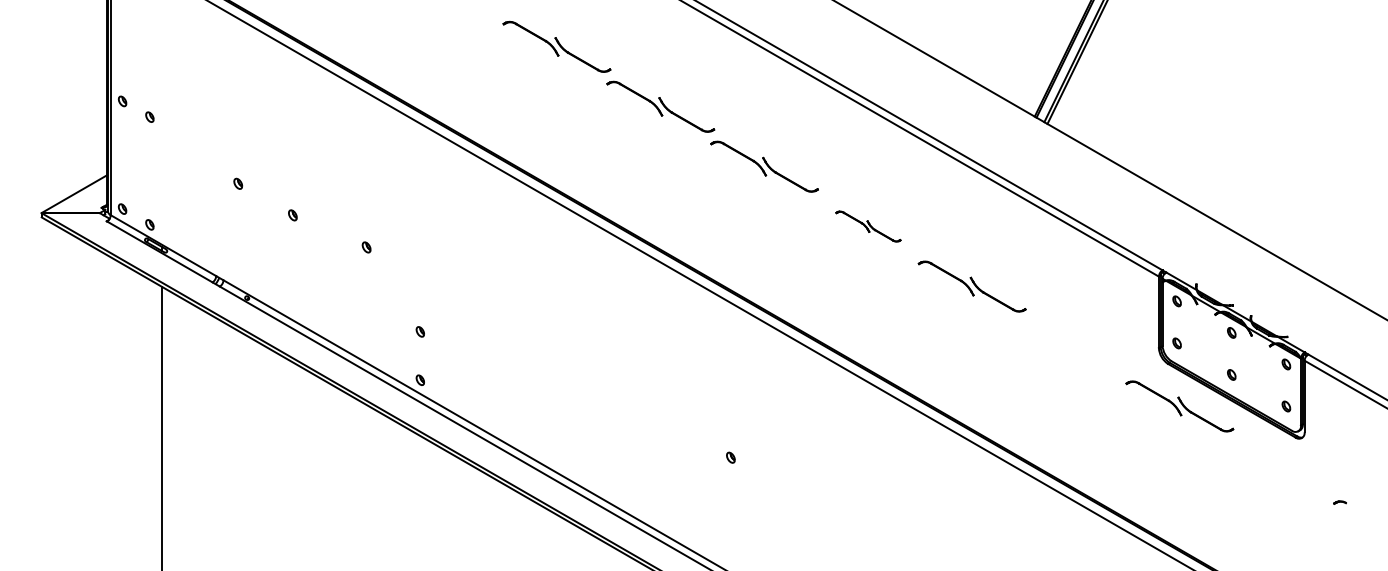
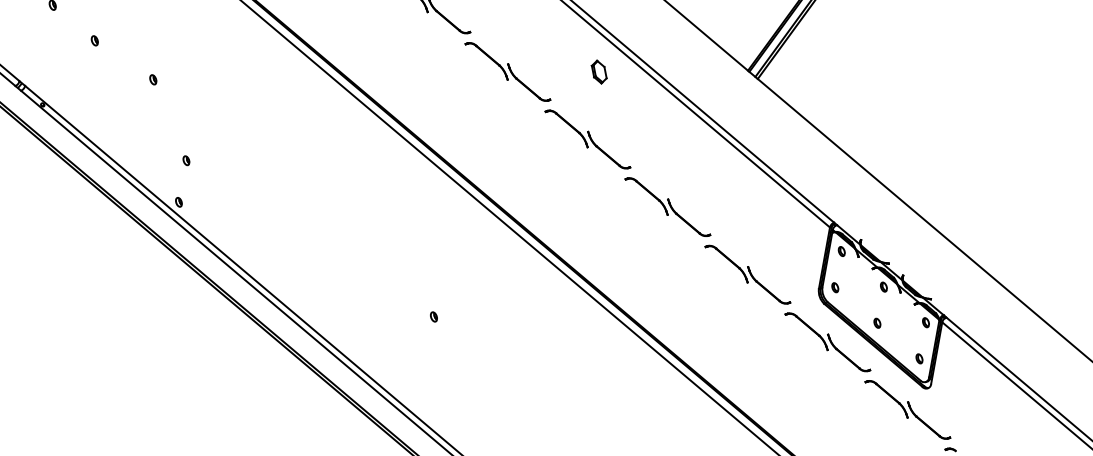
part: (867, 147) -> (599, 71), added
part: (868, 226) -> (588, 139), size x1.67
part: (1075, 346) -> (747, 274), added
part: (1283, 466) -> (907, 409), added

